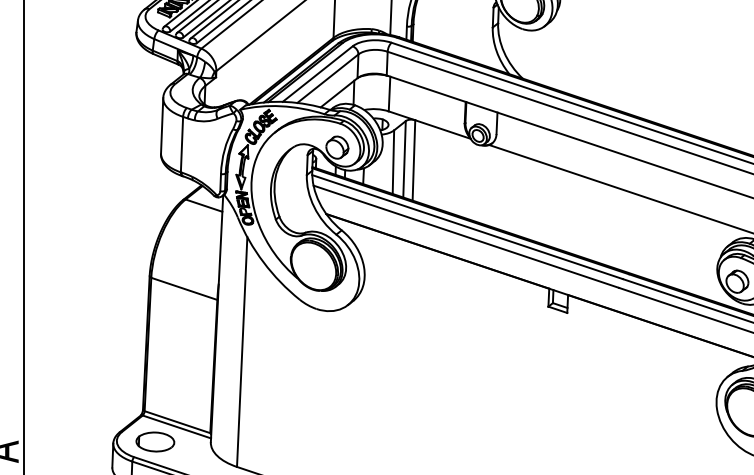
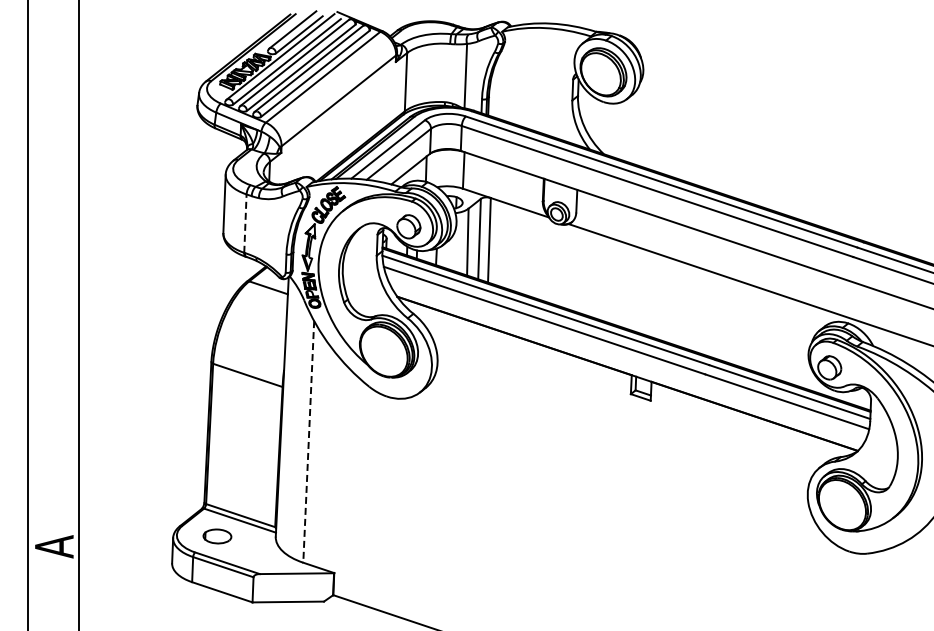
line: (182, 144) -> (245, 223), solid -> dashed
line: (241, 351) -> (308, 441), solid -> dashed
part: (155, 442) -> (217, 536), size x0.7

